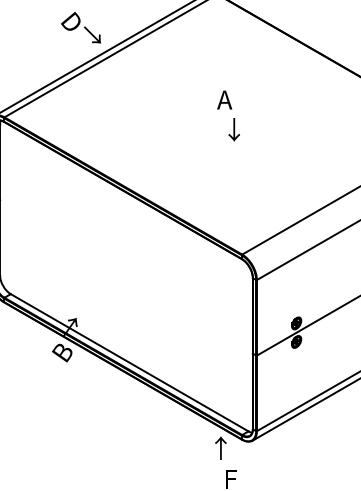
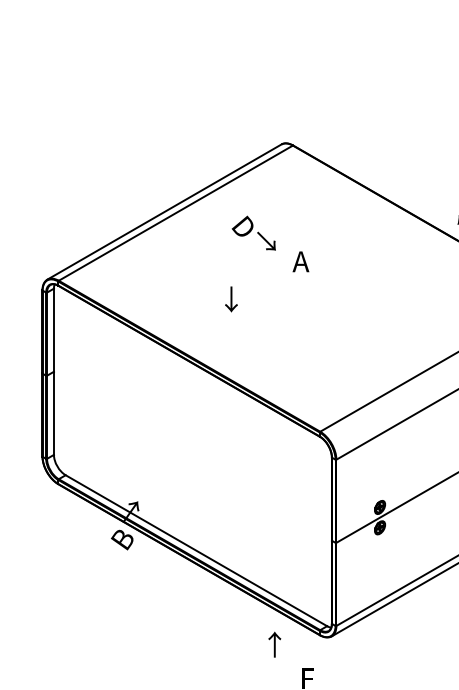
text: (80, 27) -> (253, 232), moved
text: (234, 129) -> (231, 299), moved
text: (220, 448) -> (274, 644), moved

